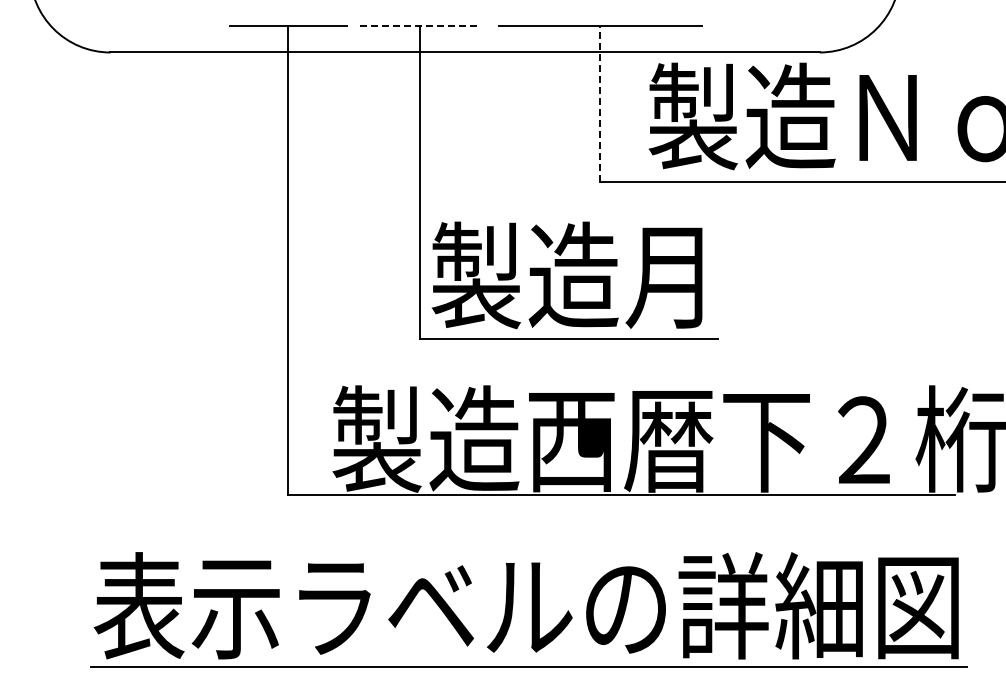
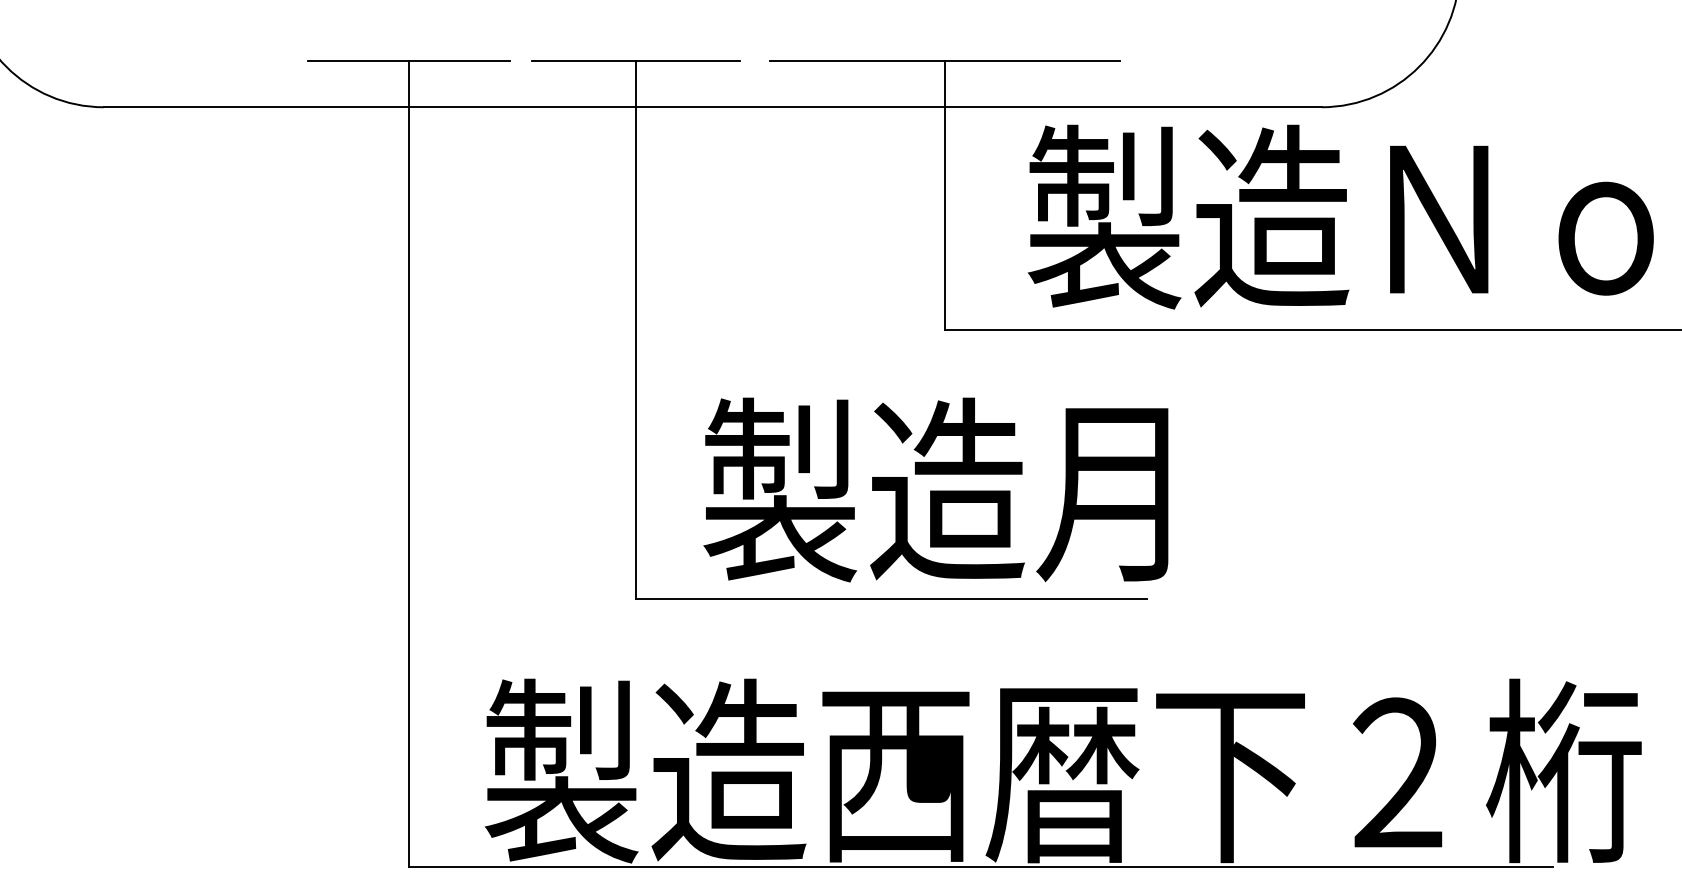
line: (420, 25) -> (636, 60), dashed -> solid
line: (600, 103) -> (945, 194), dashed -> solid
text: (566, 275) -> (934, 490), moved

